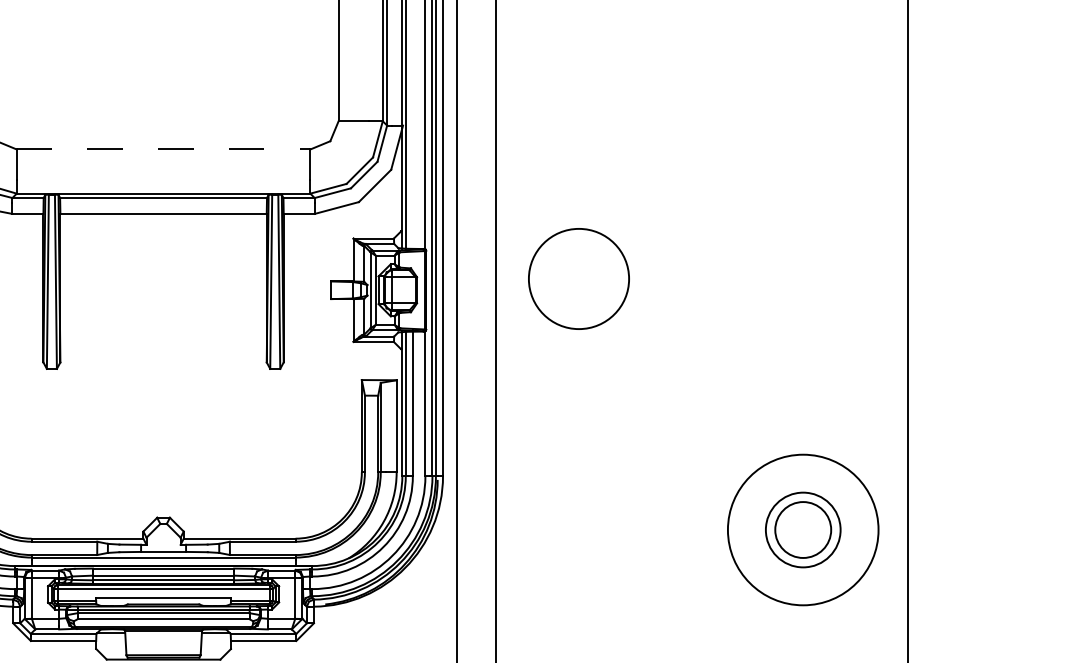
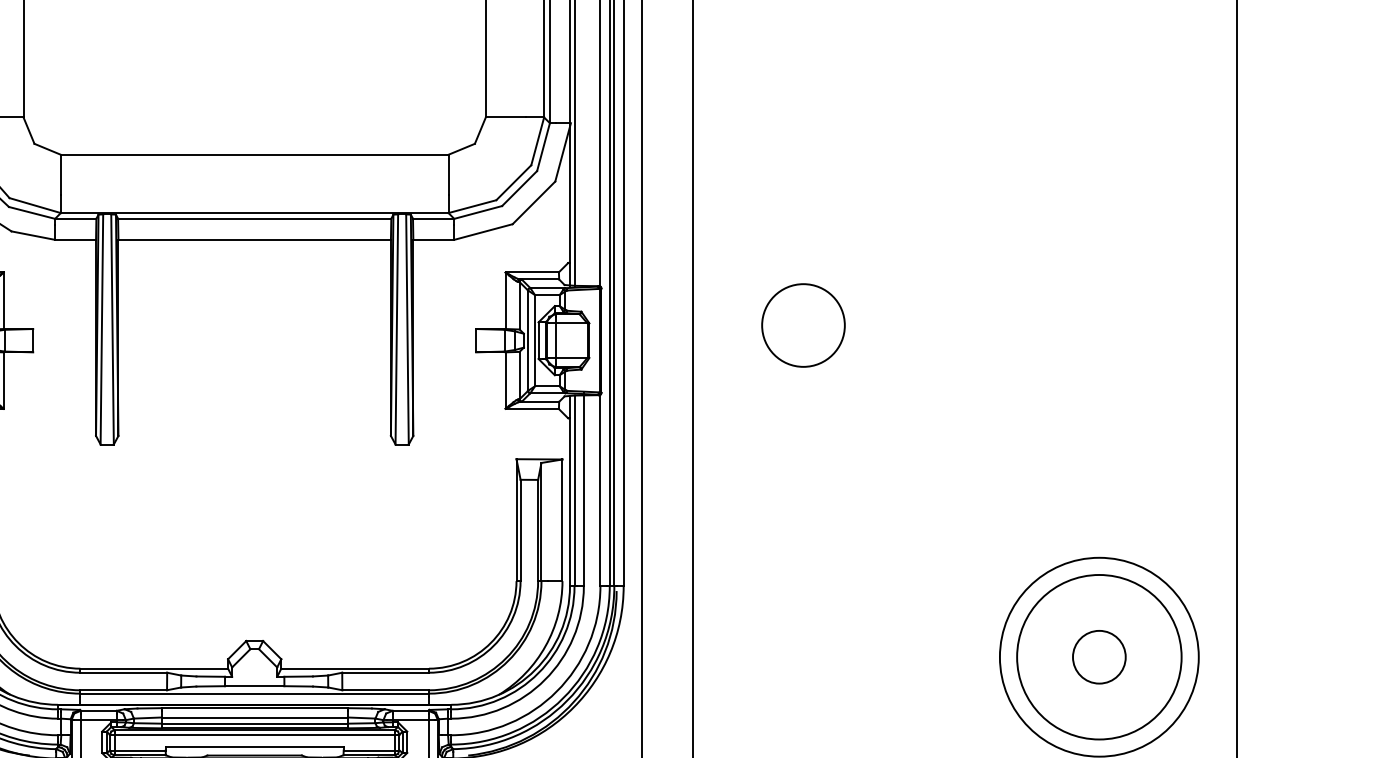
line: (163, 149) -> (254, 154), dashed -> solid
circle: (579, 278) -> (803, 325), size x0.62
circle: (802, 529) -> (1098, 656), size x1.67
circle: (803, 529) -> (1099, 656), size x0.71

